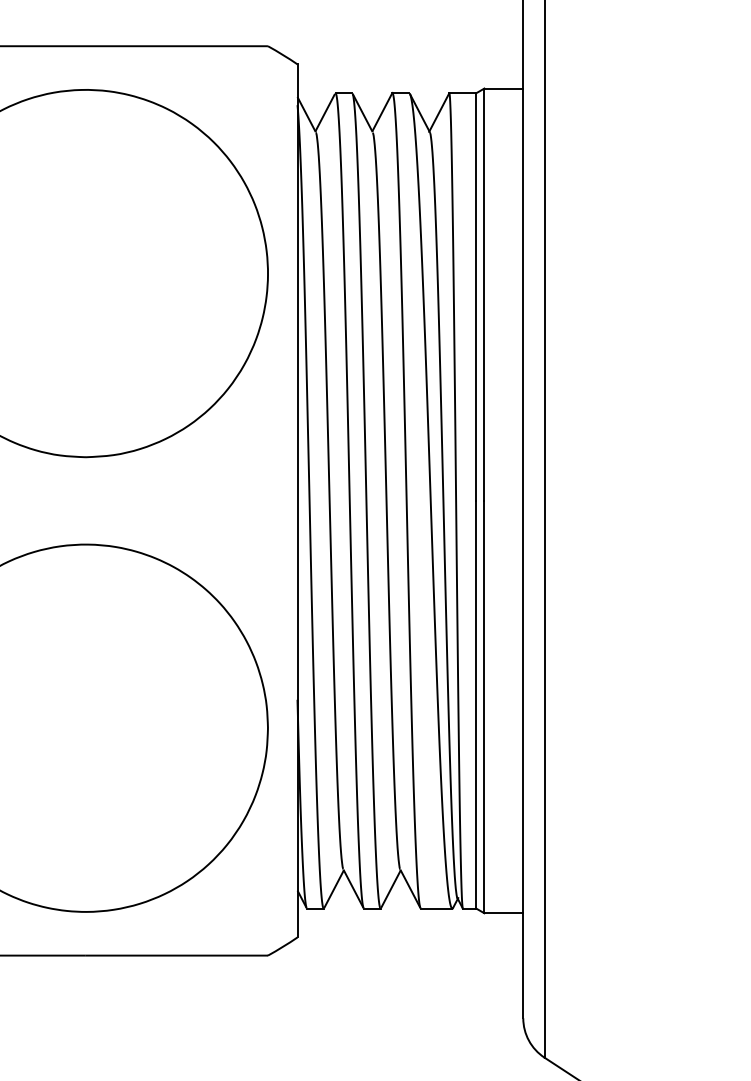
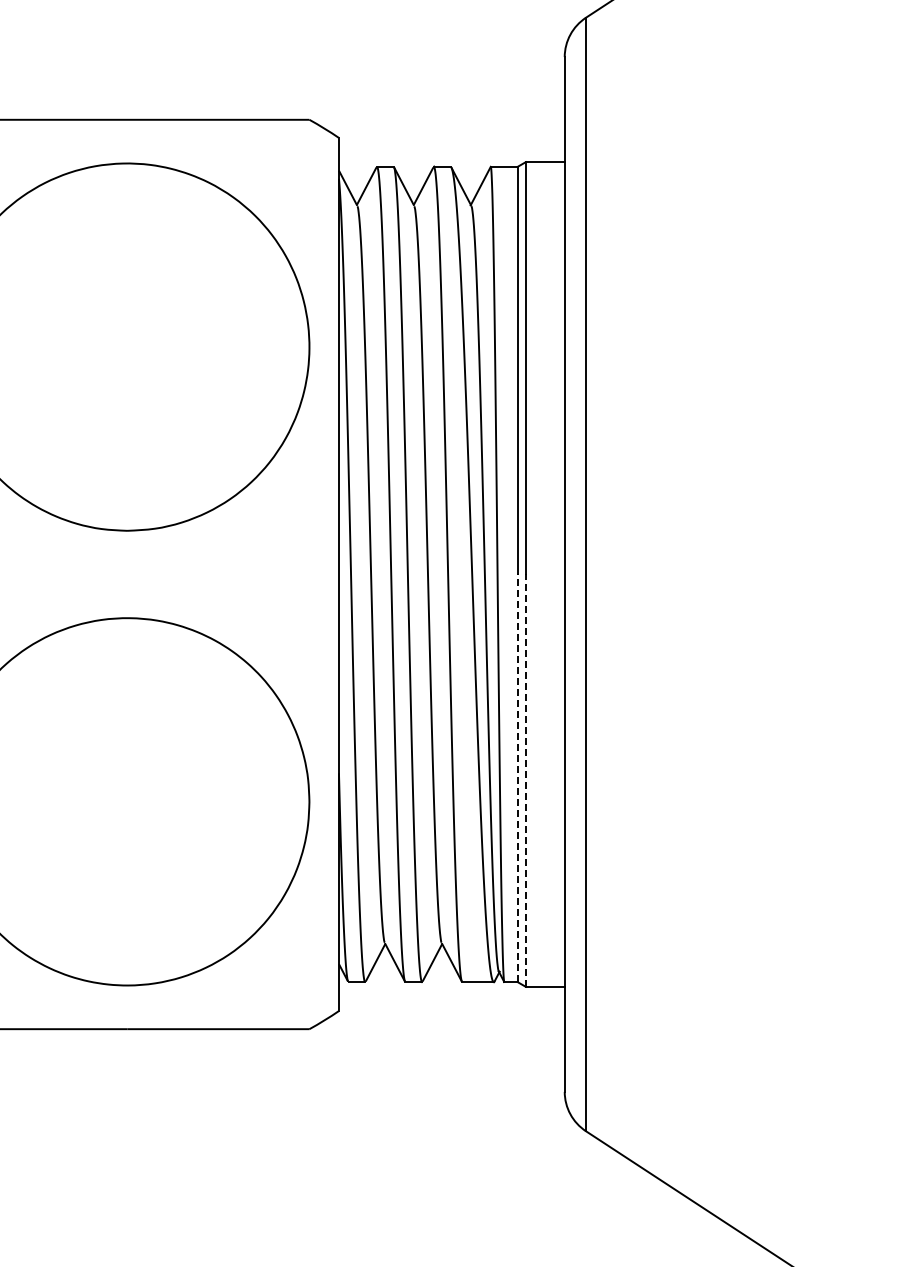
line: (476, 704) -> (517, 778), solid -> dashed
line: (484, 706) -> (525, 780), solid -> dashed

